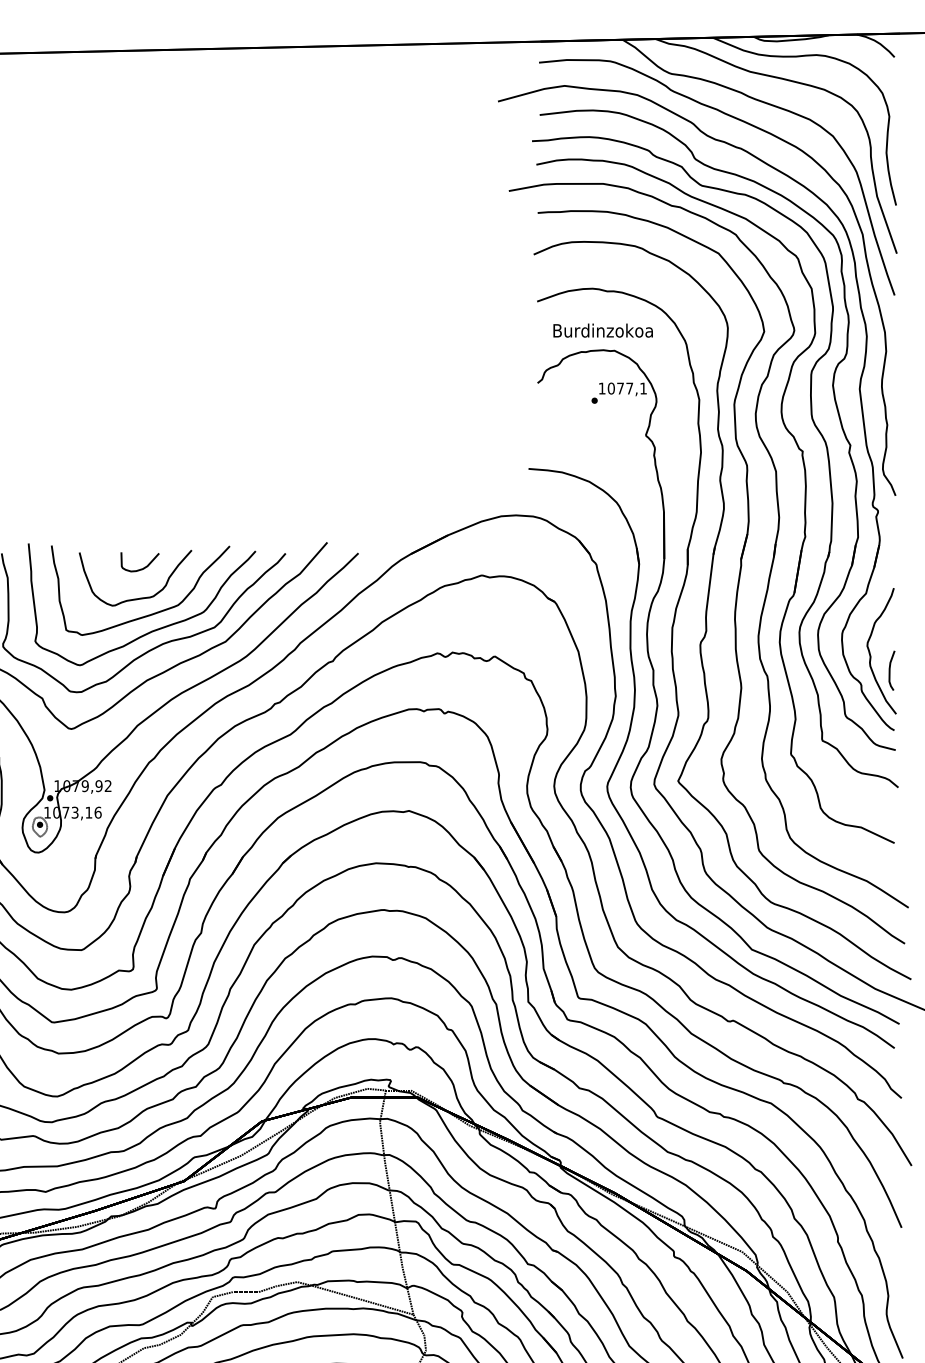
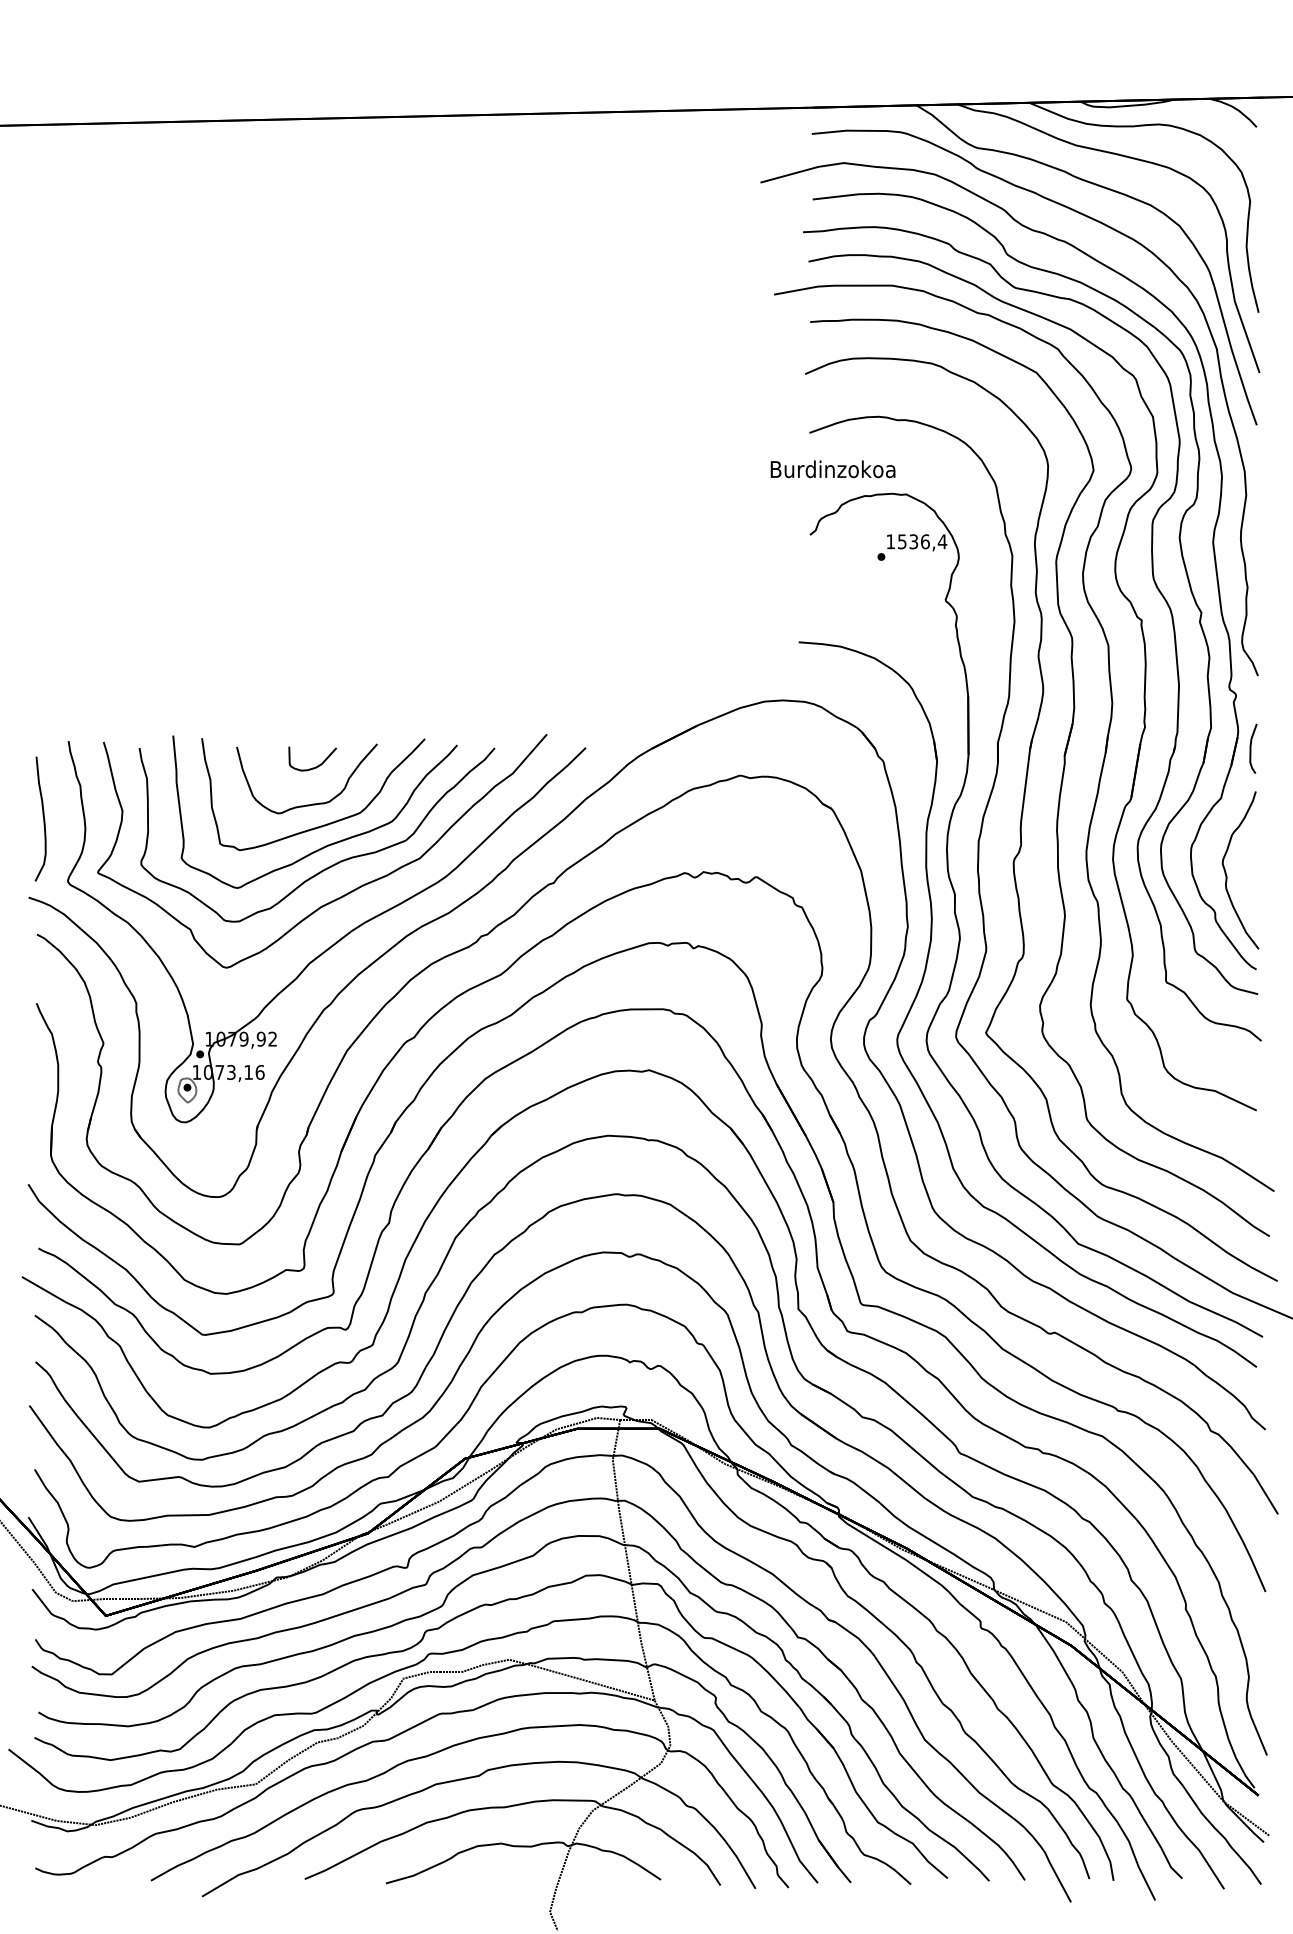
text: (602, 330) -> (832, 469), moved
text: (627, 388) -> (922, 541), 1077,1 -> 1536,4
part: (892, 670) -> (1253, 748), moved

